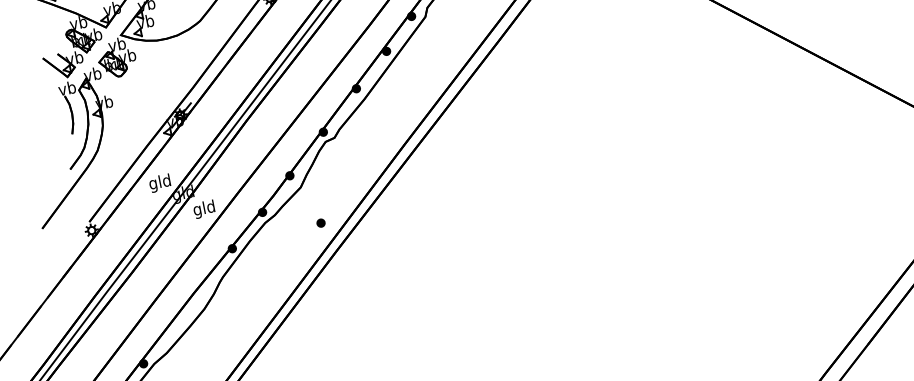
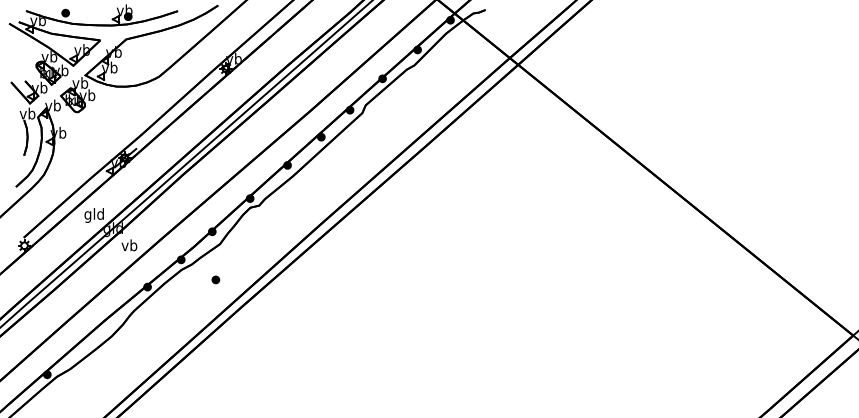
text: (203, 209) -> (128, 246), gld -> vb
part: (320, 222) -> (215, 279), moved

